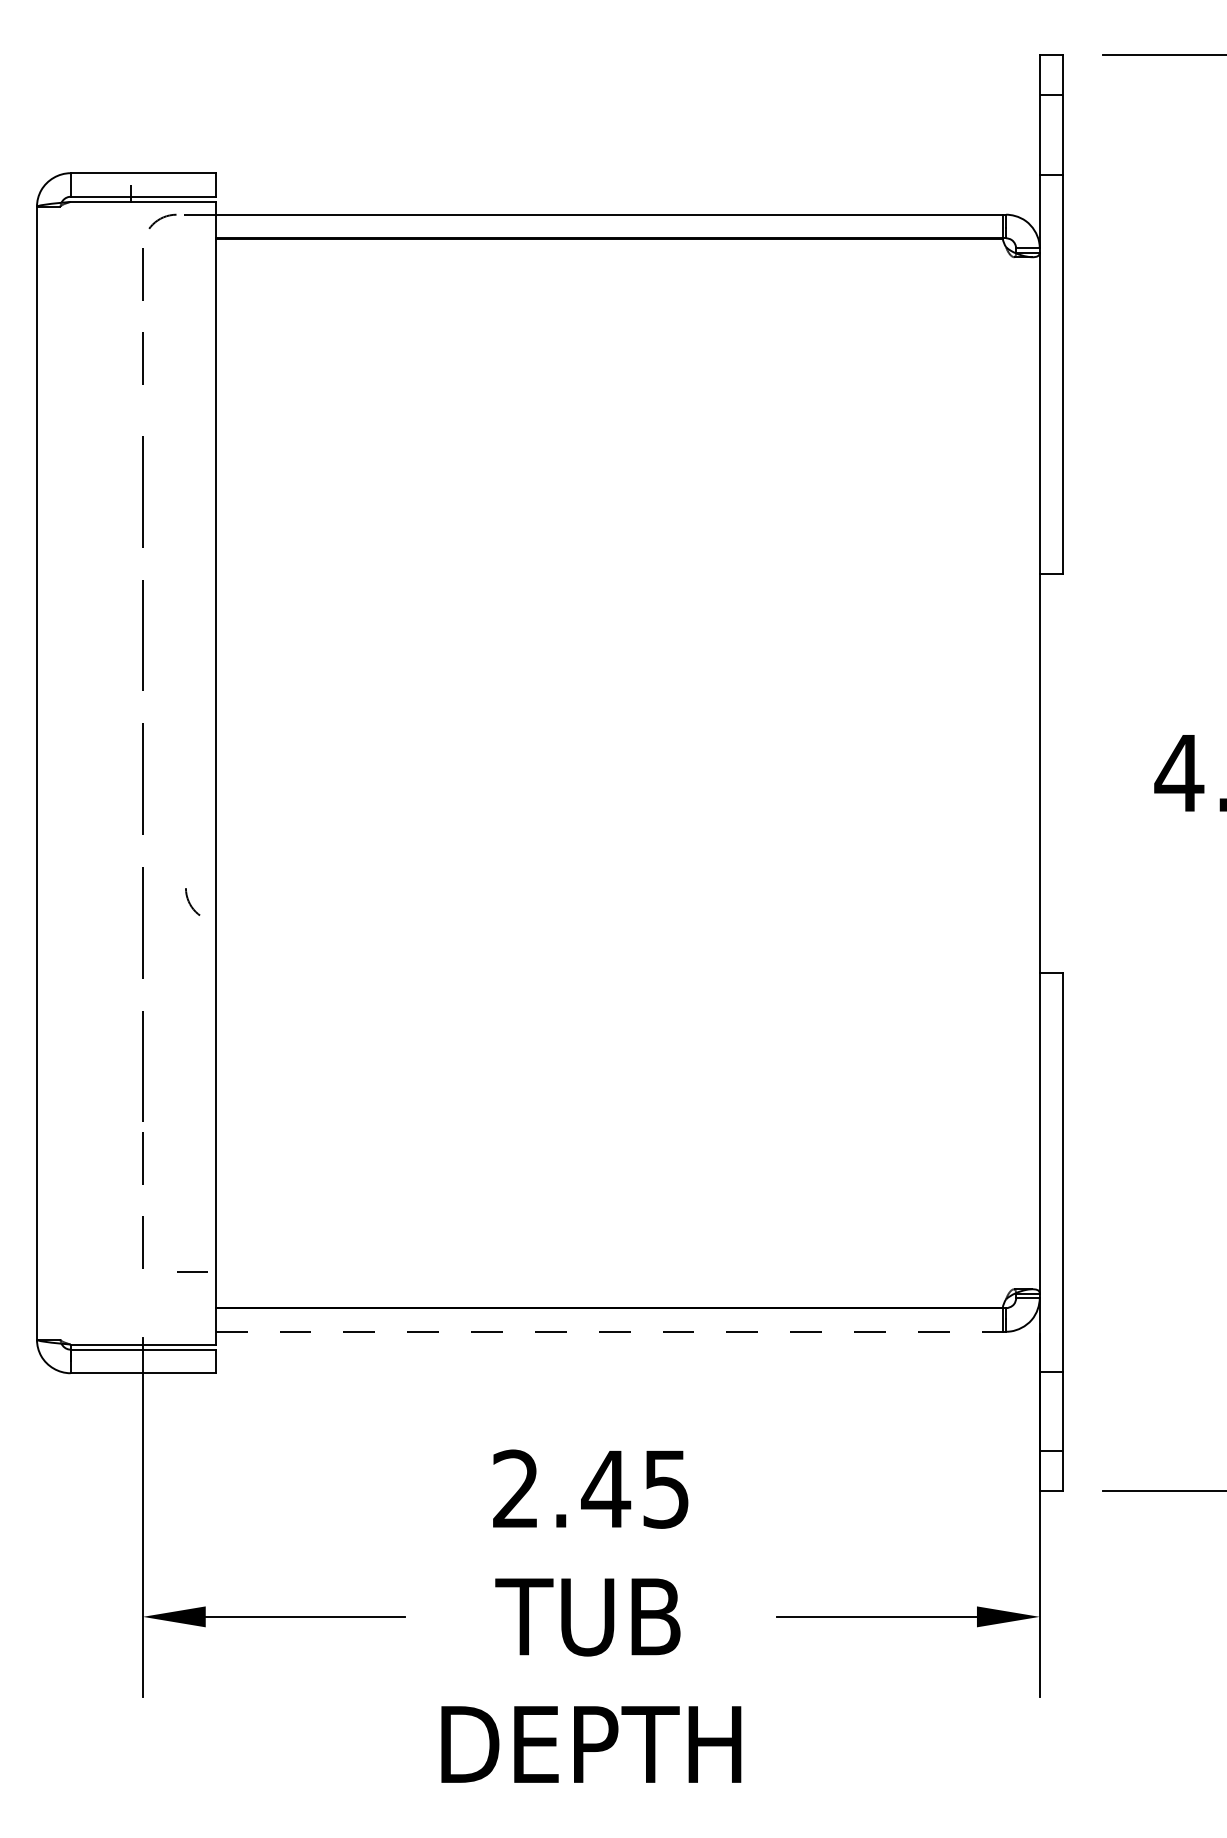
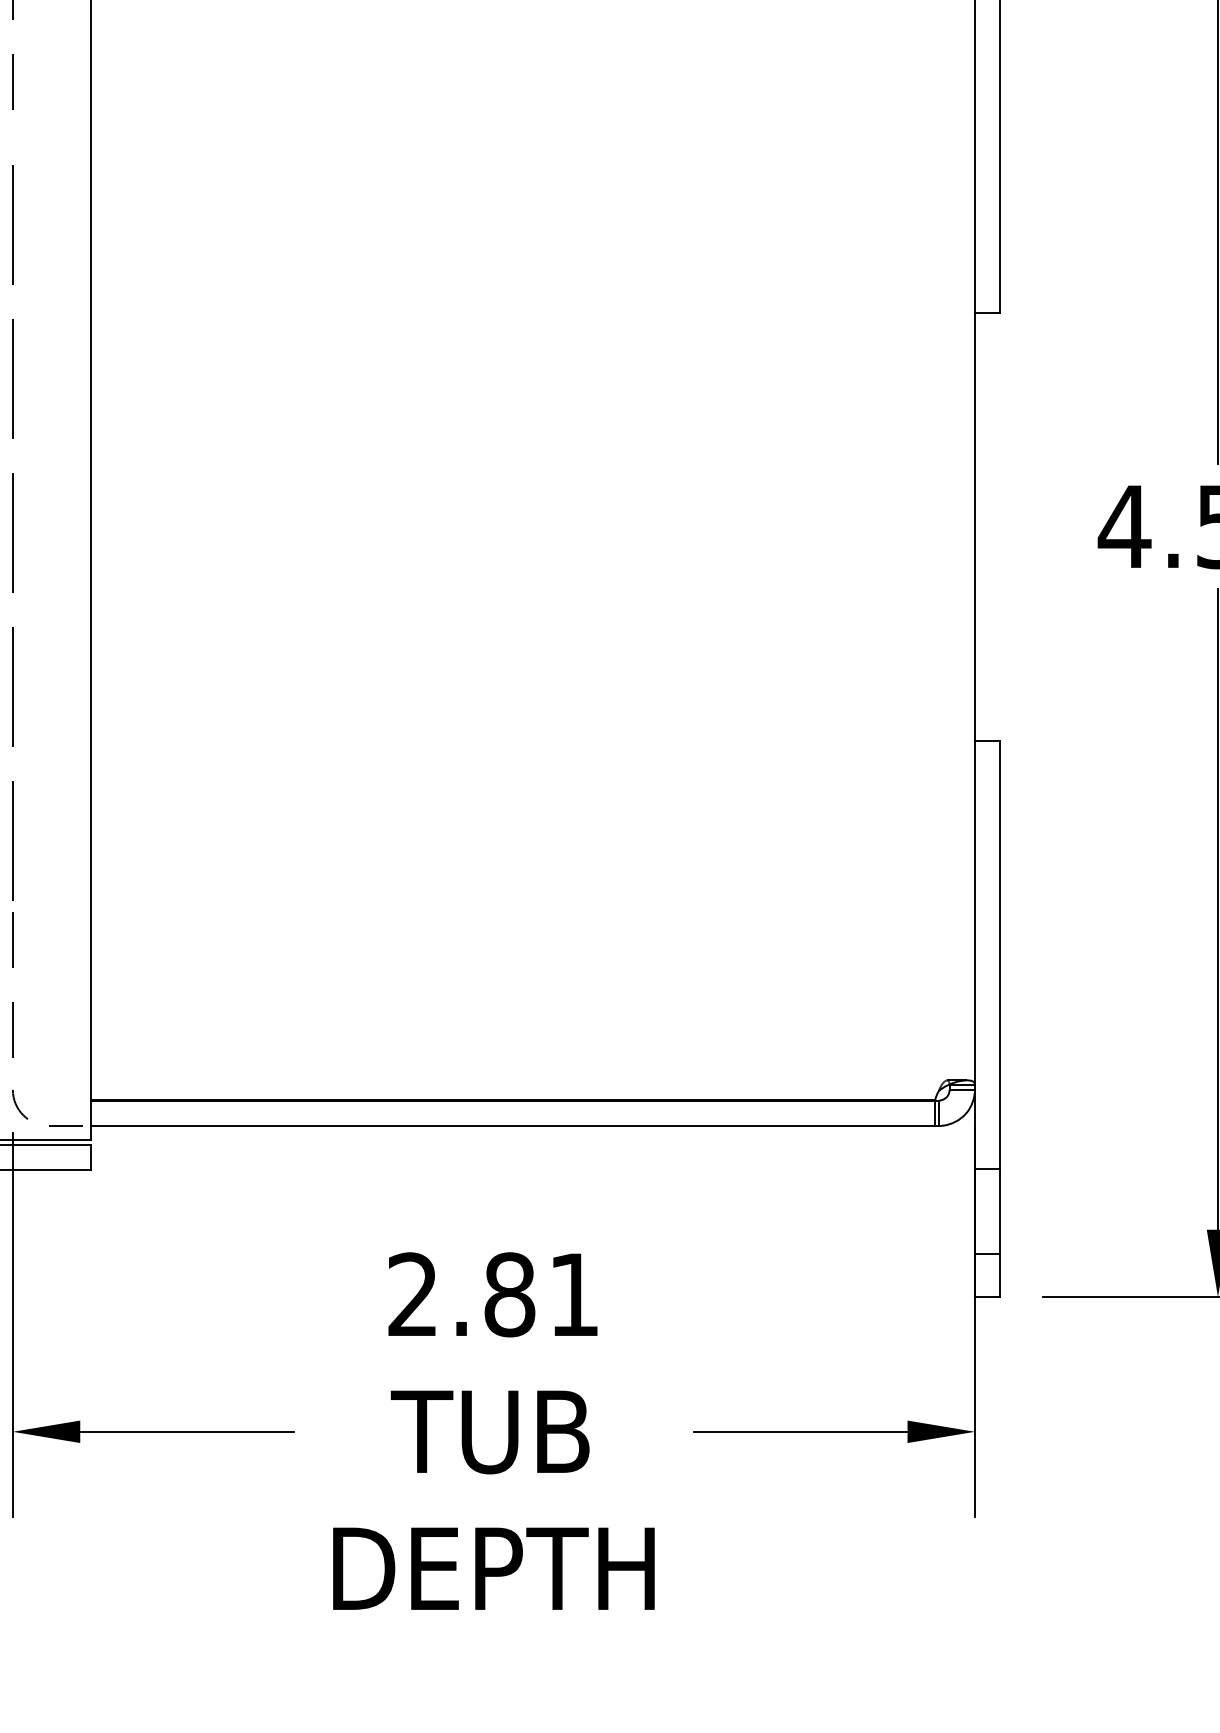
arc: (190, 902) -> (17, 1105), moved
line: (192, 1271) -> (66, 1125), moved
line: (609, 1331) -> (513, 1125), dashed -> solid
text: (634, 1488) -> (540, 1294), 2.45 -> 2.81

